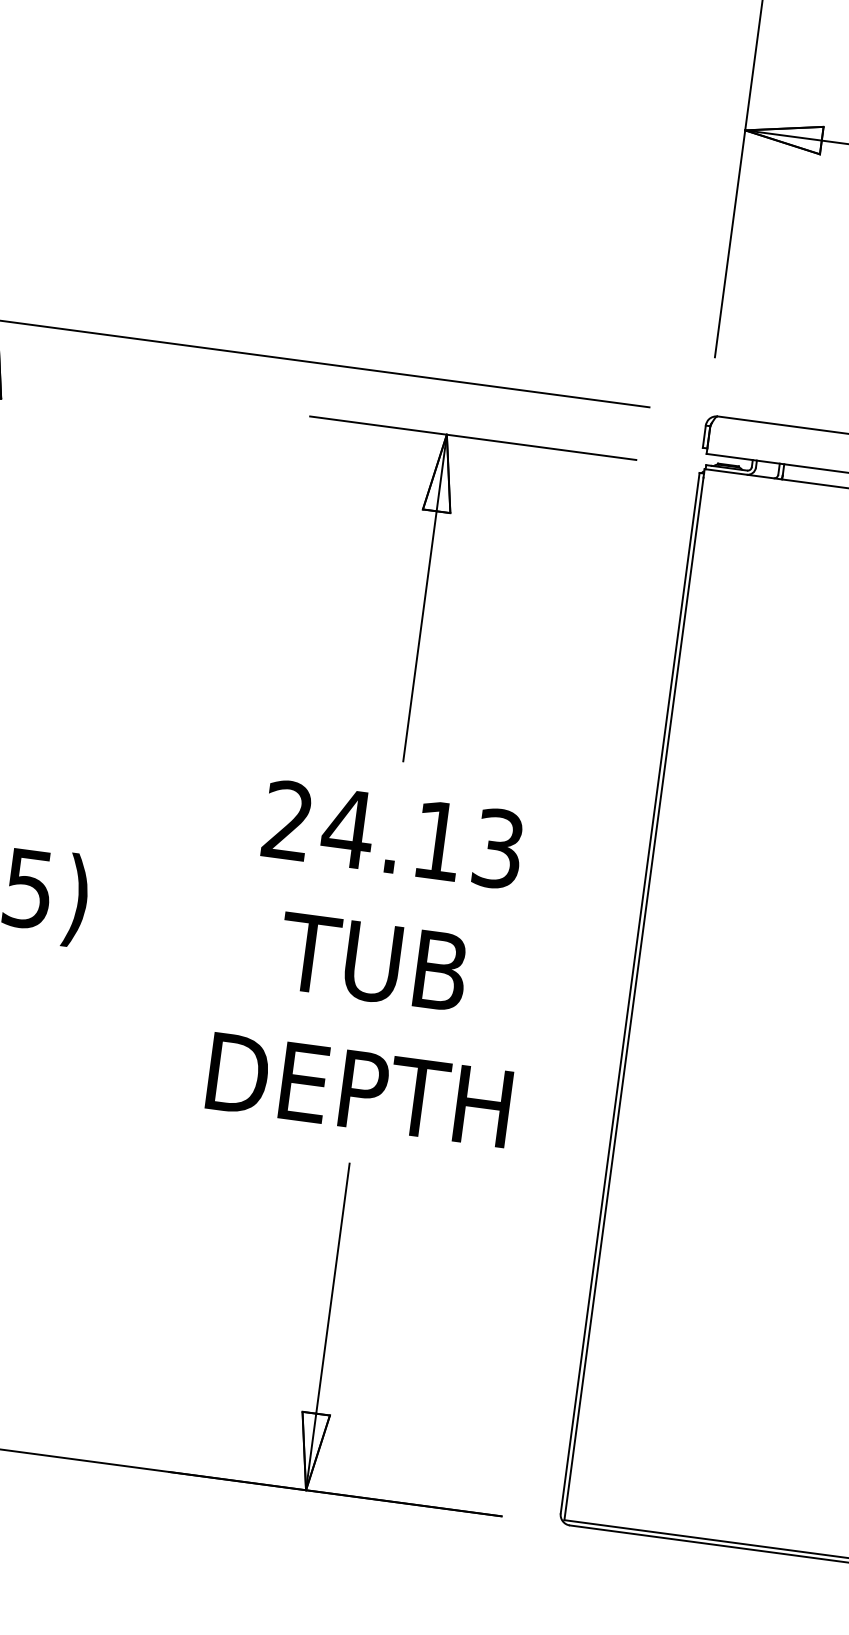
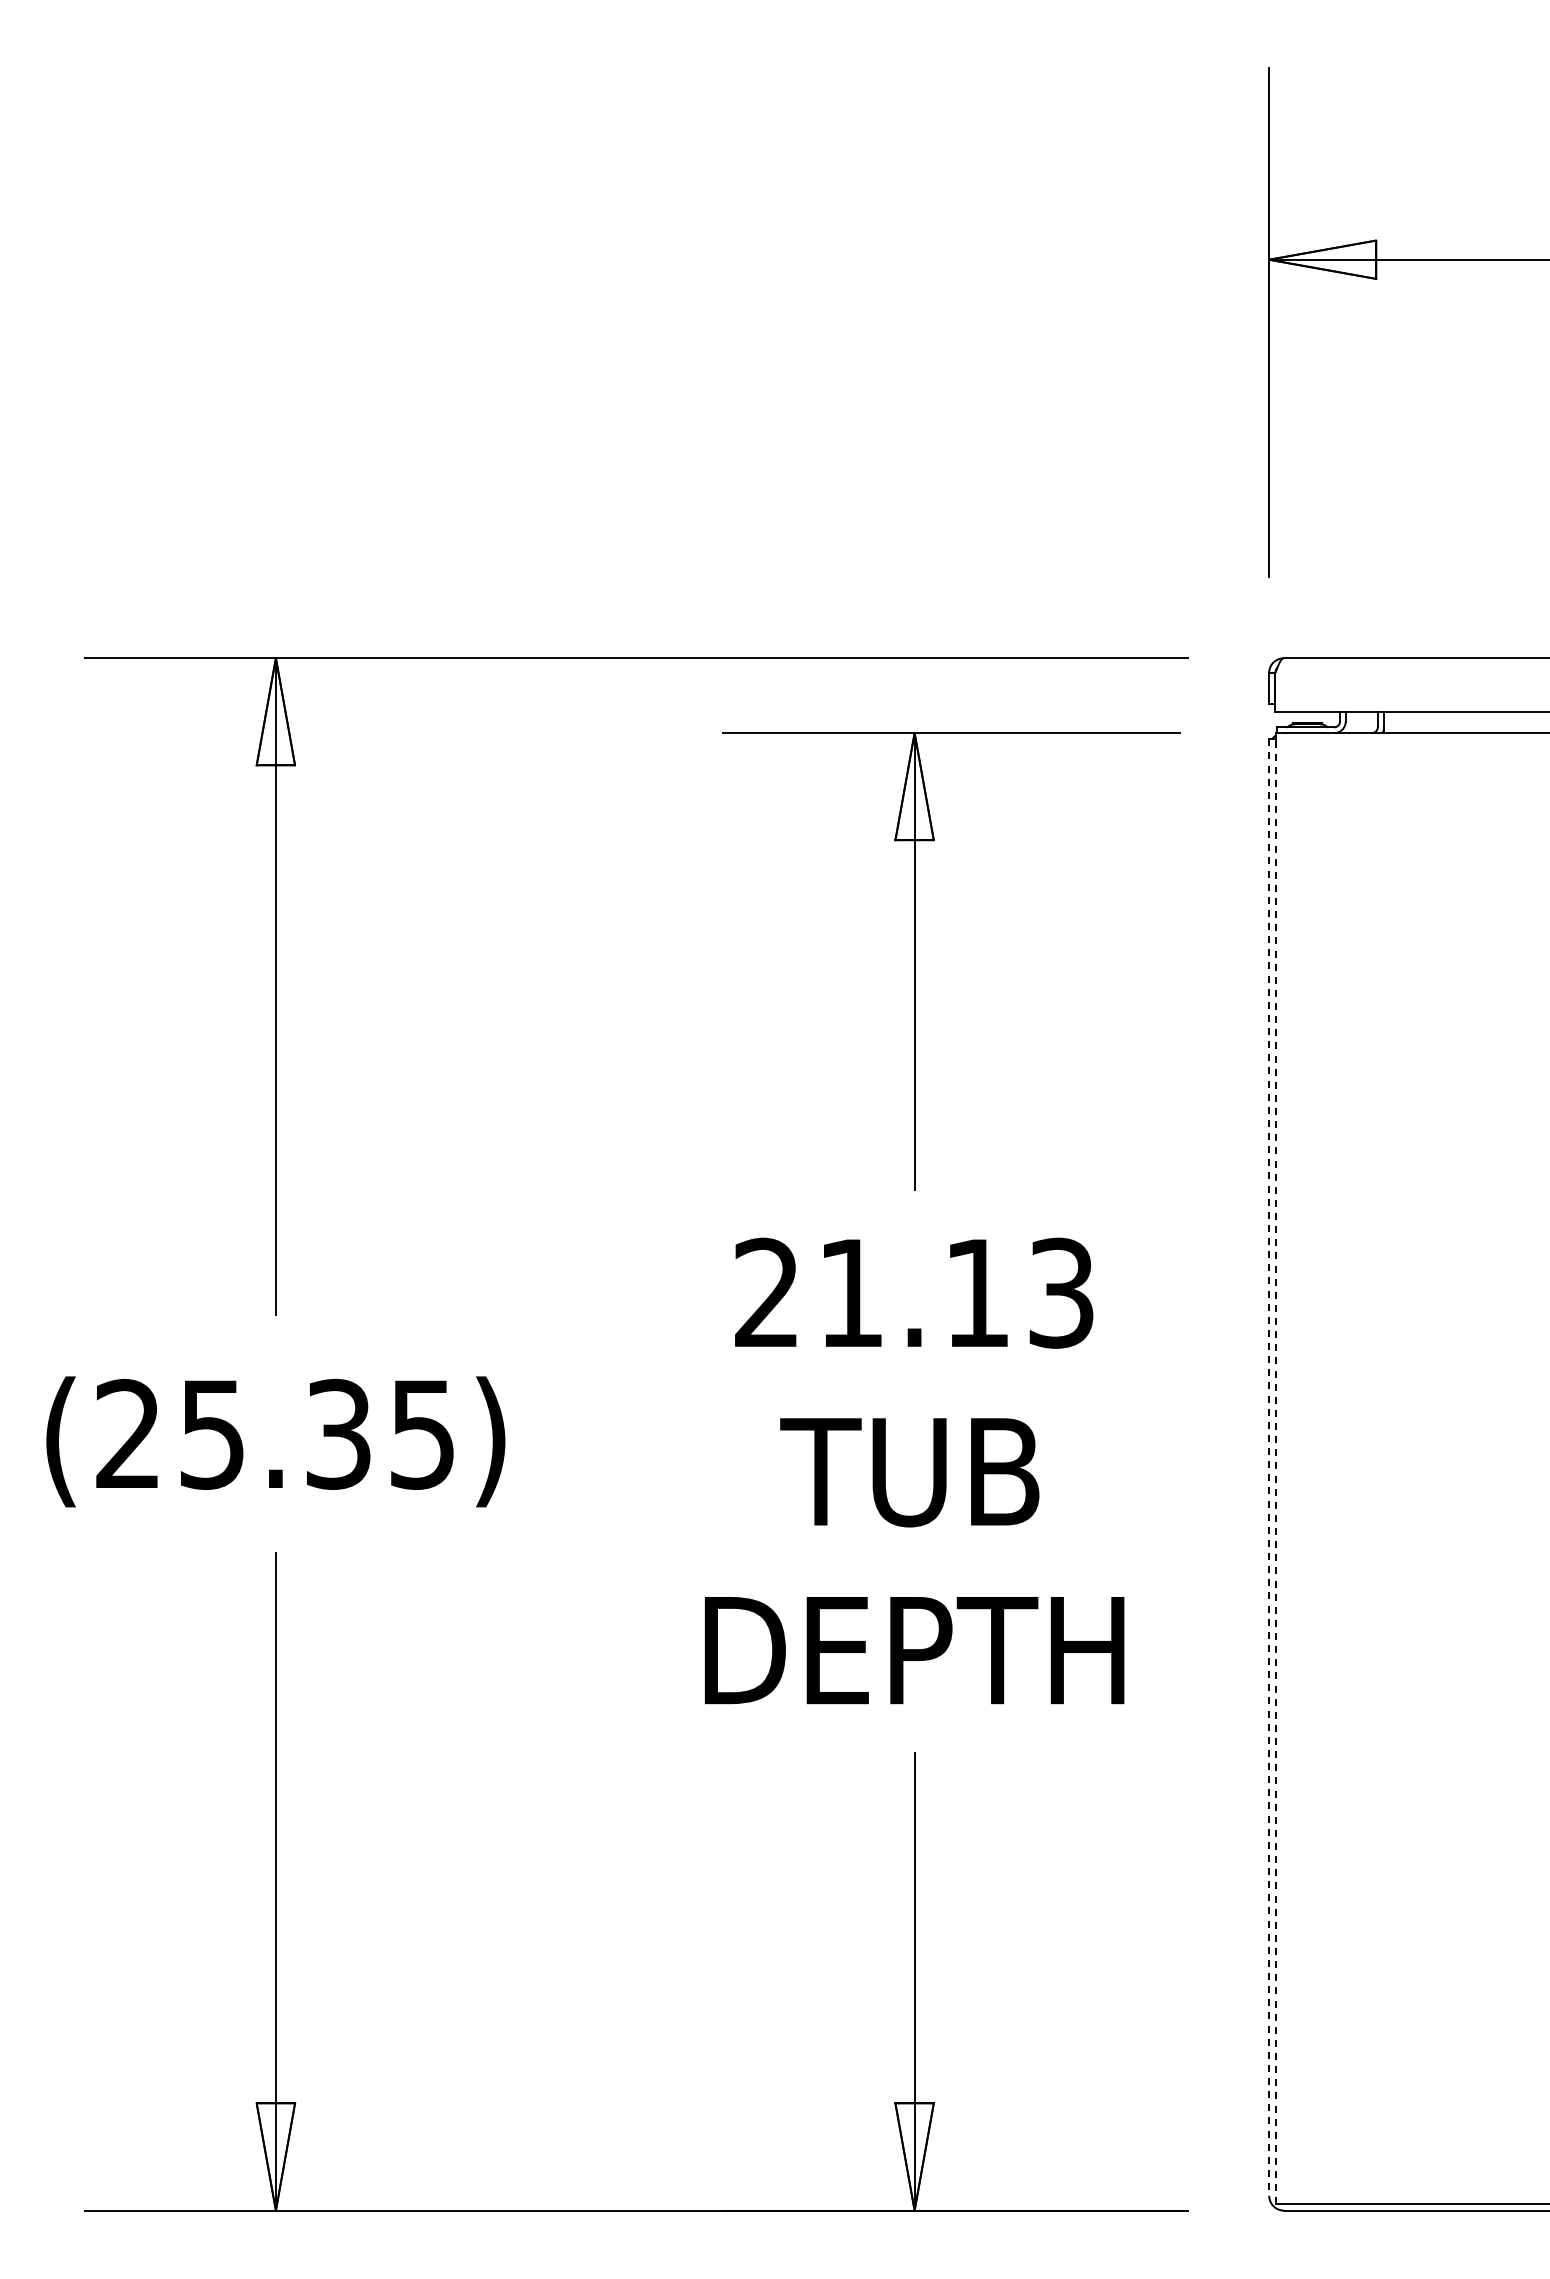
text: (348, 828) -> (851, 1292), 24.13 -> 21.13
line: (630, 993) -> (1269, 1468), solid -> dashed
line: (633, 998) -> (1275, 1474), solid -> dashed

